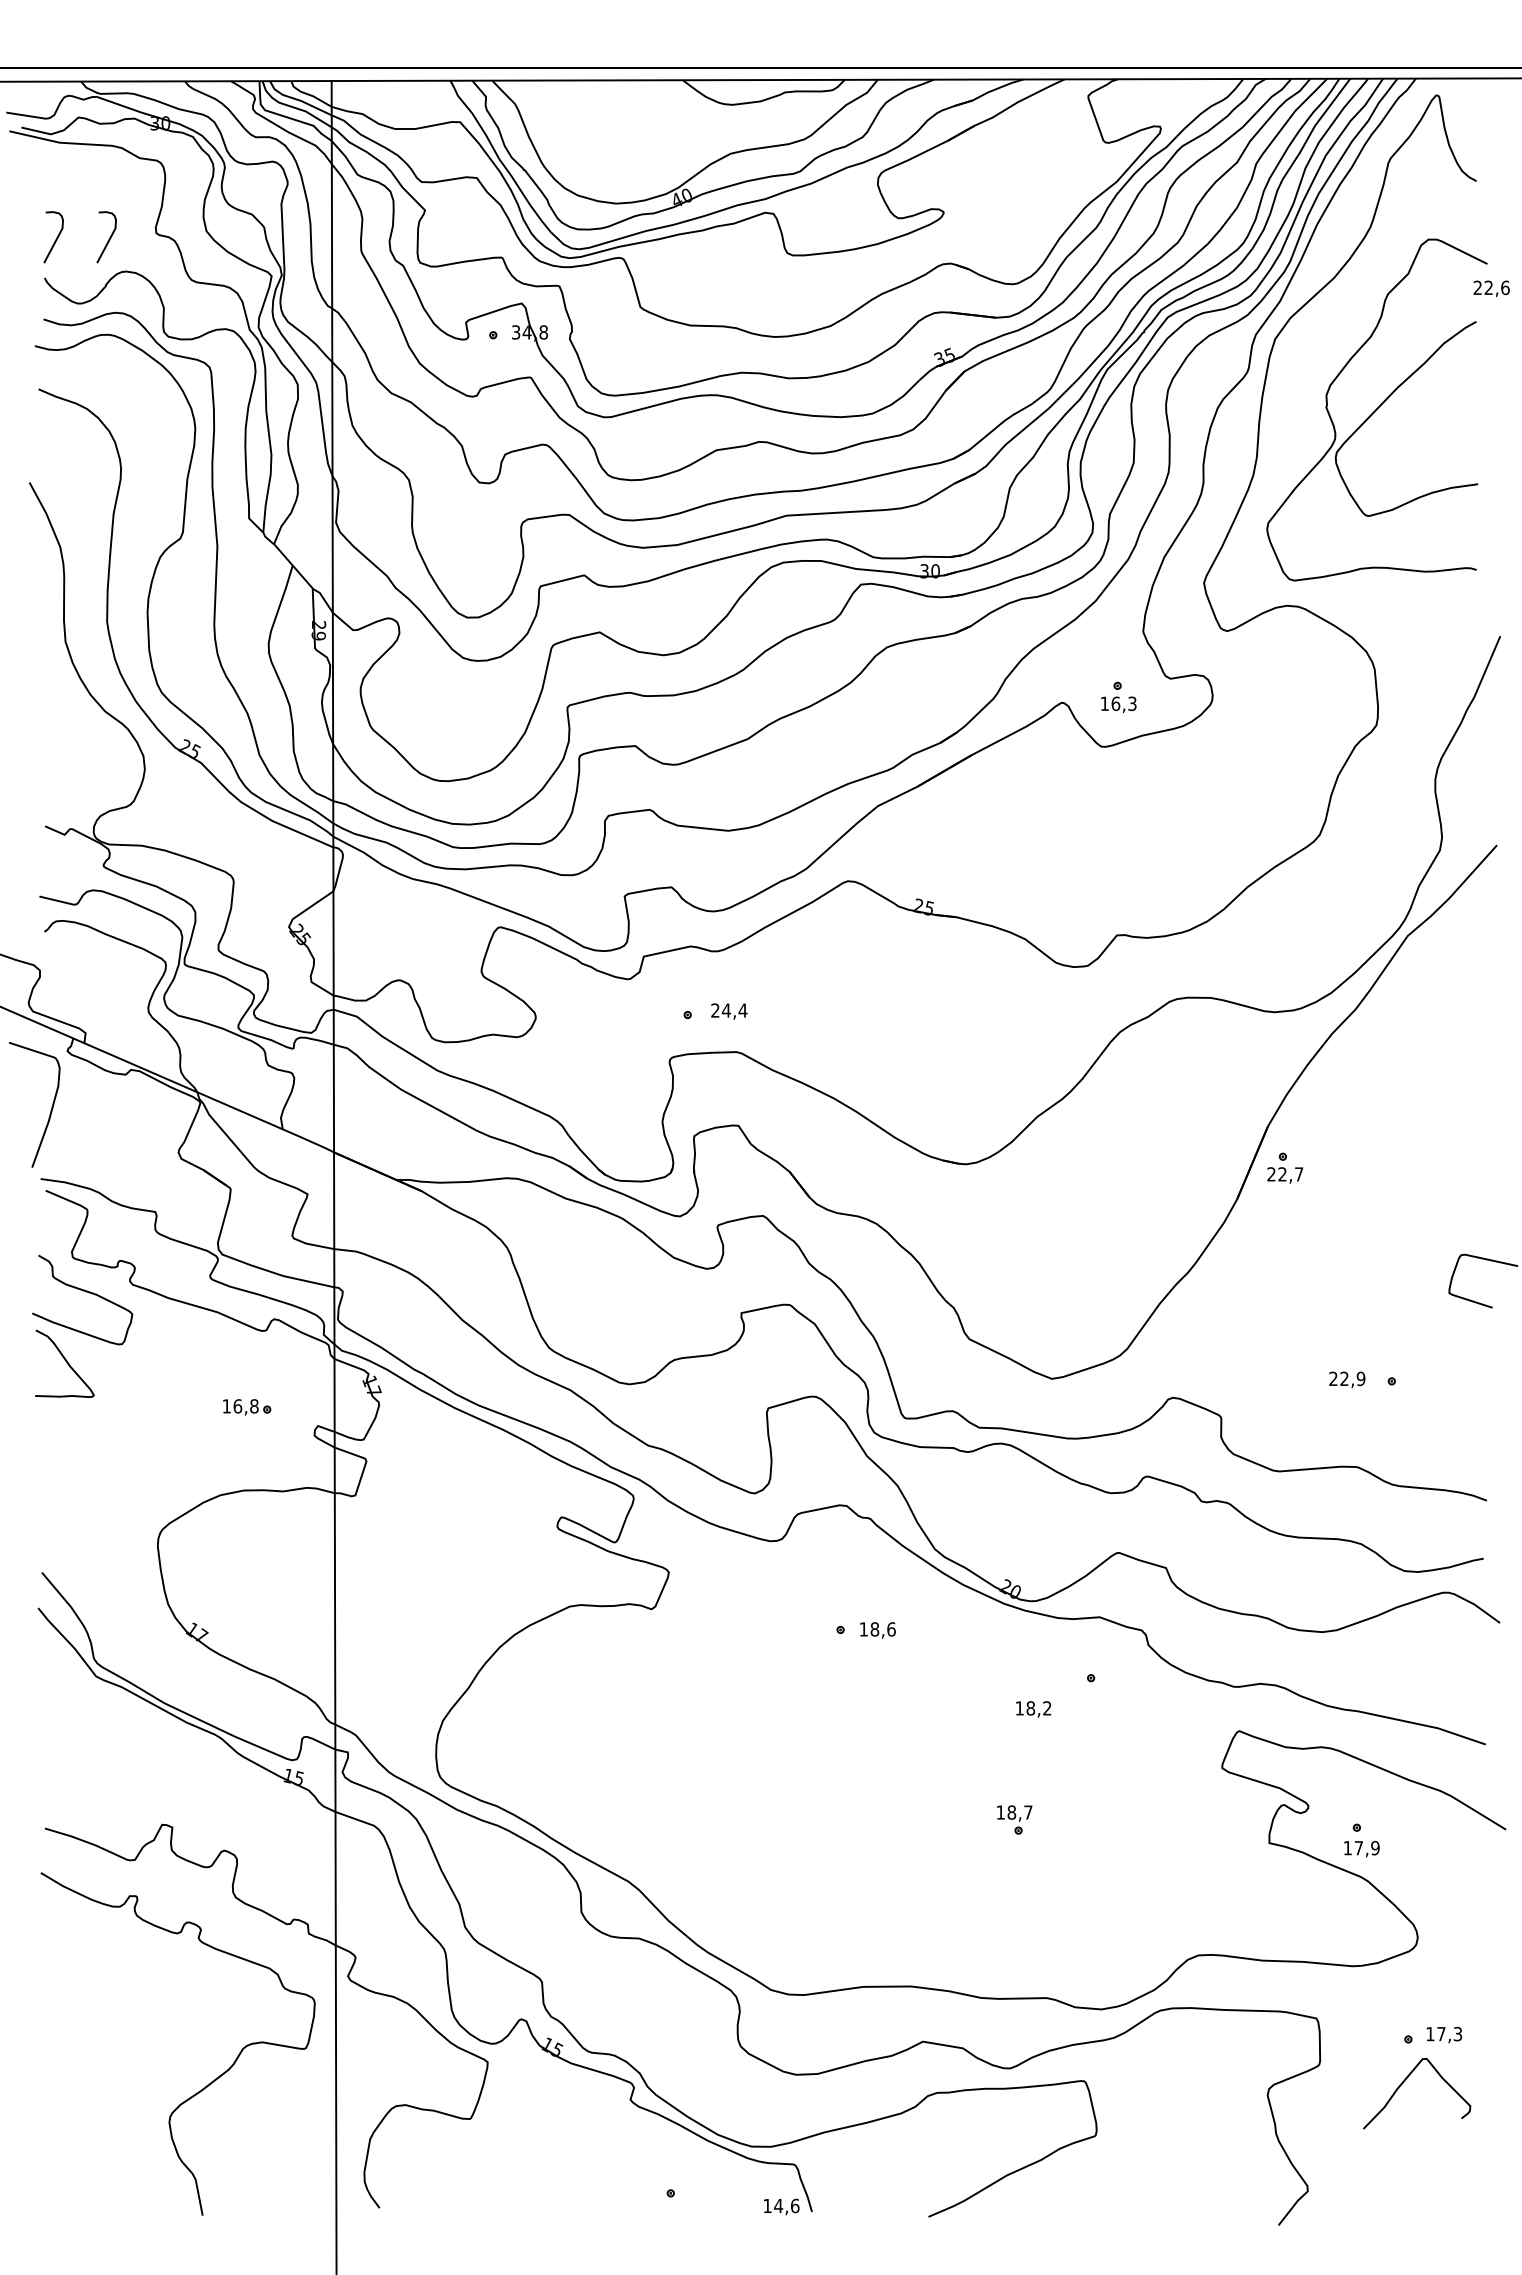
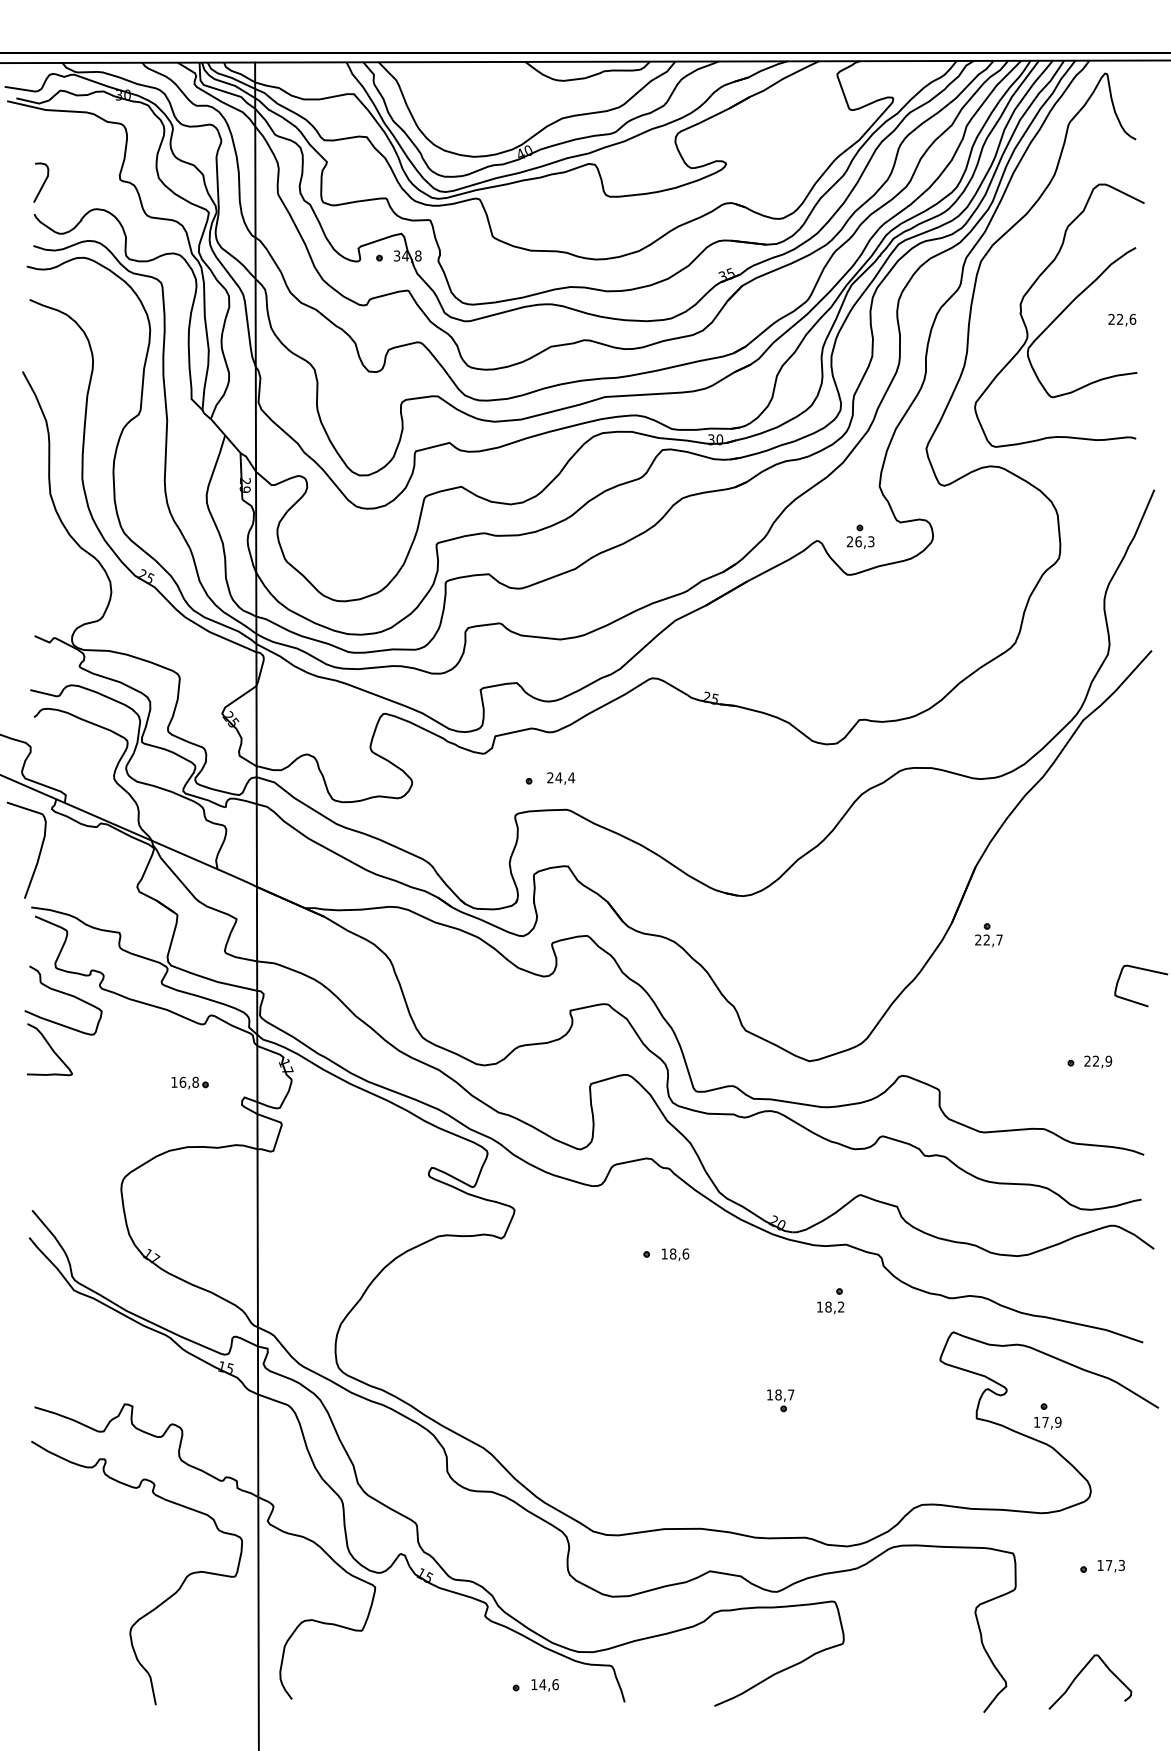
curve: (108, 239) -> (83, 184), removed
text: (1491, 288) -> (1122, 319), moved
text: (1104, 703) -> (849, 541), 16,3 -> 26,3
part: (1285, 1167) -> (989, 934), moved
text: (1347, 1379) -> (1098, 1061), moved
text: (1033, 1709) -> (830, 1307), moved
curve: (1404, 2082) -> (1080, 1673), moved
text: (781, 2206) -> (545, 1685), moved

